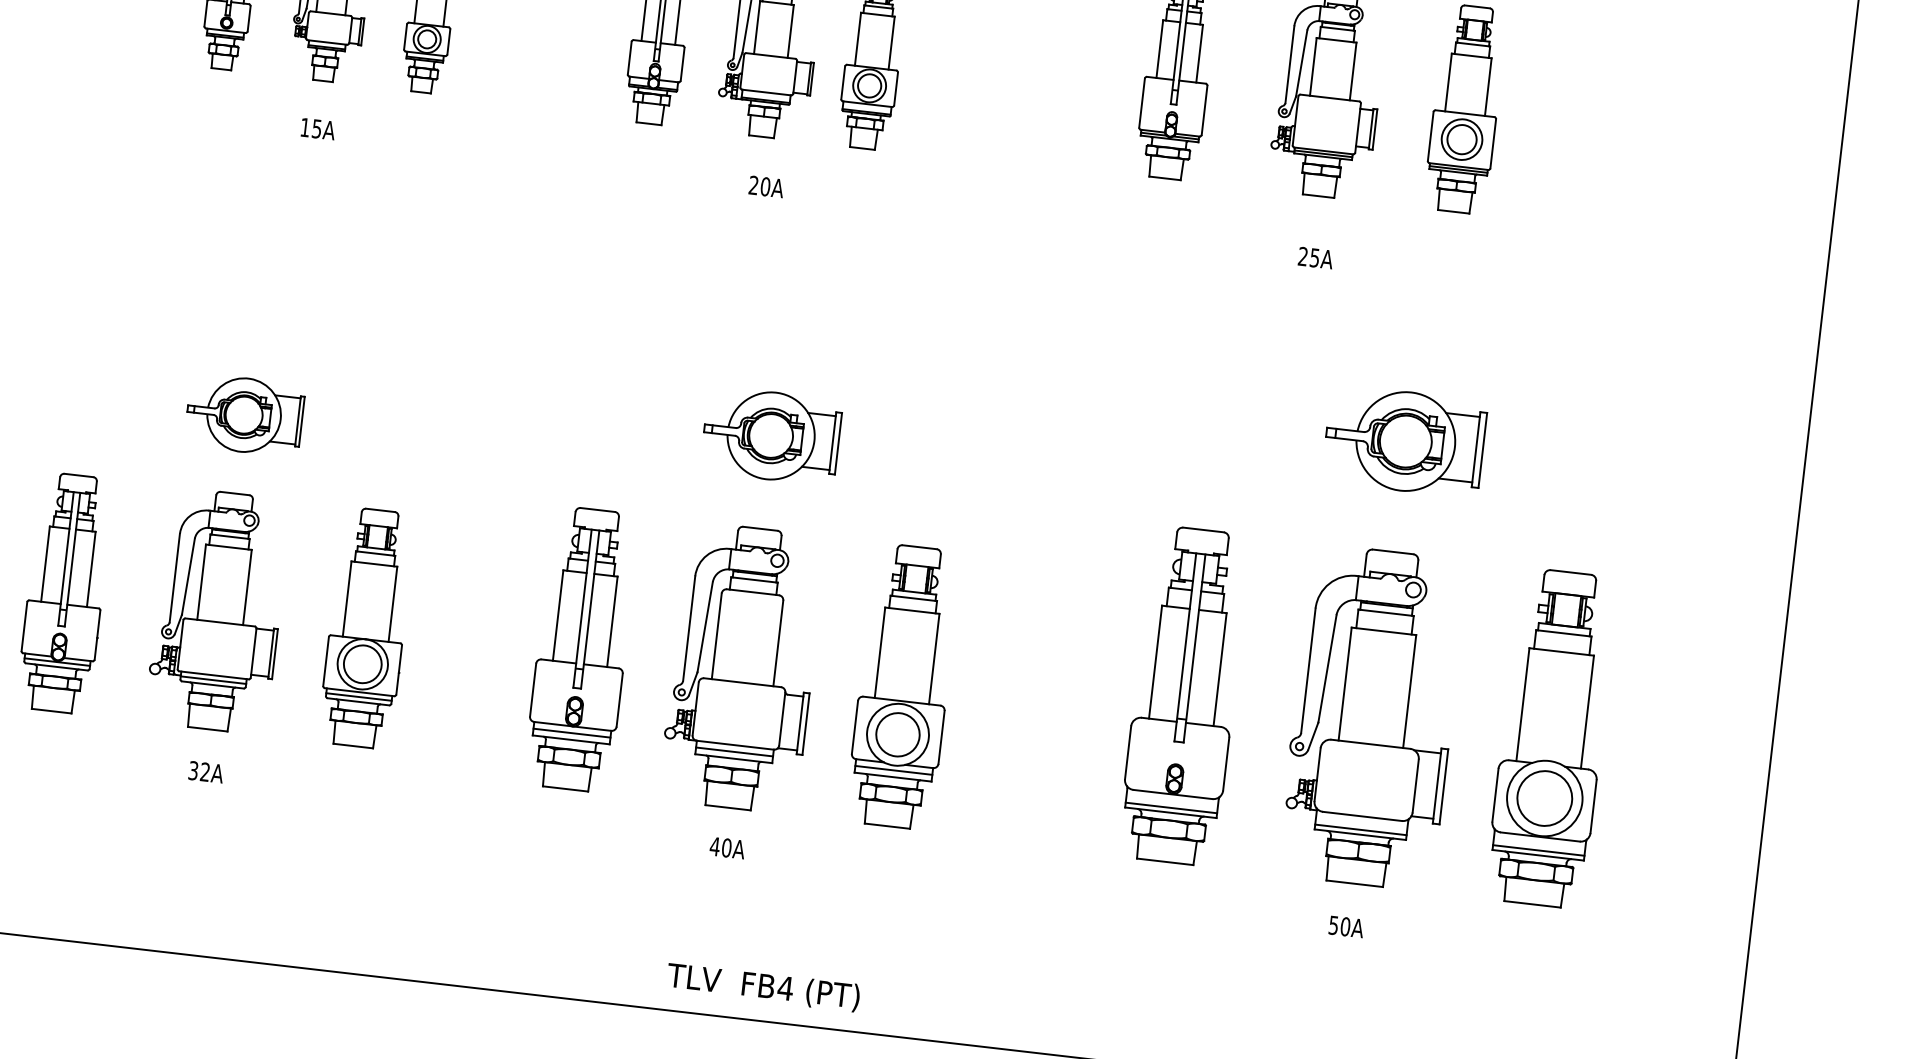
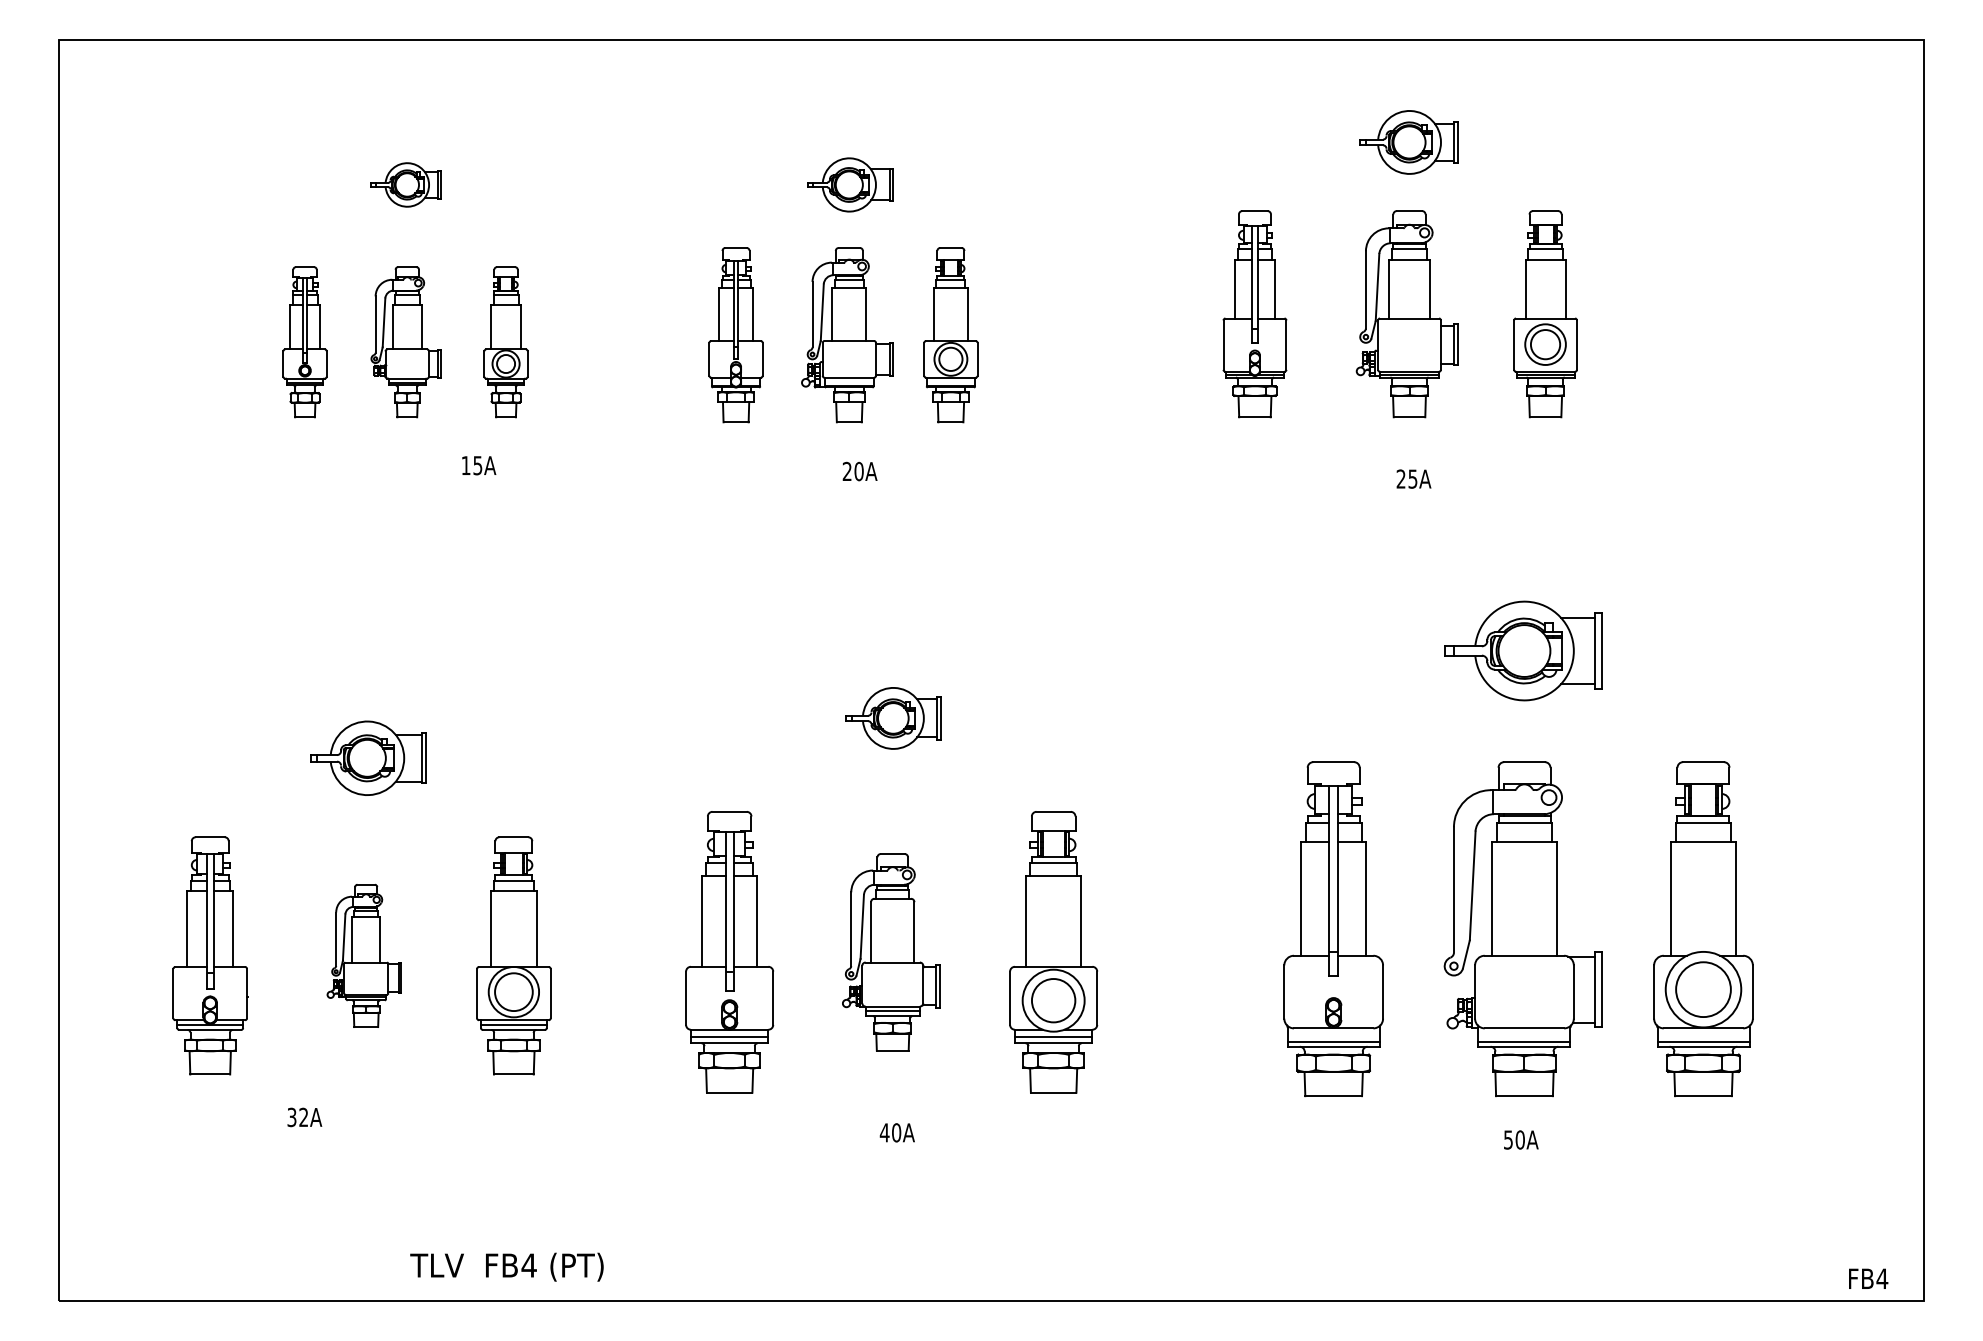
text: (318, 129) -> (479, 465), moved
part: (771, 436) -> (893, 718), size x0.7
part: (218, 610) -> (364, 955), size x0.6
part: (742, 668) -> (891, 952), size x0.7
text: (205, 772) -> (304, 1117), moved
text: (762, 986) -> (506, 1266), moved

